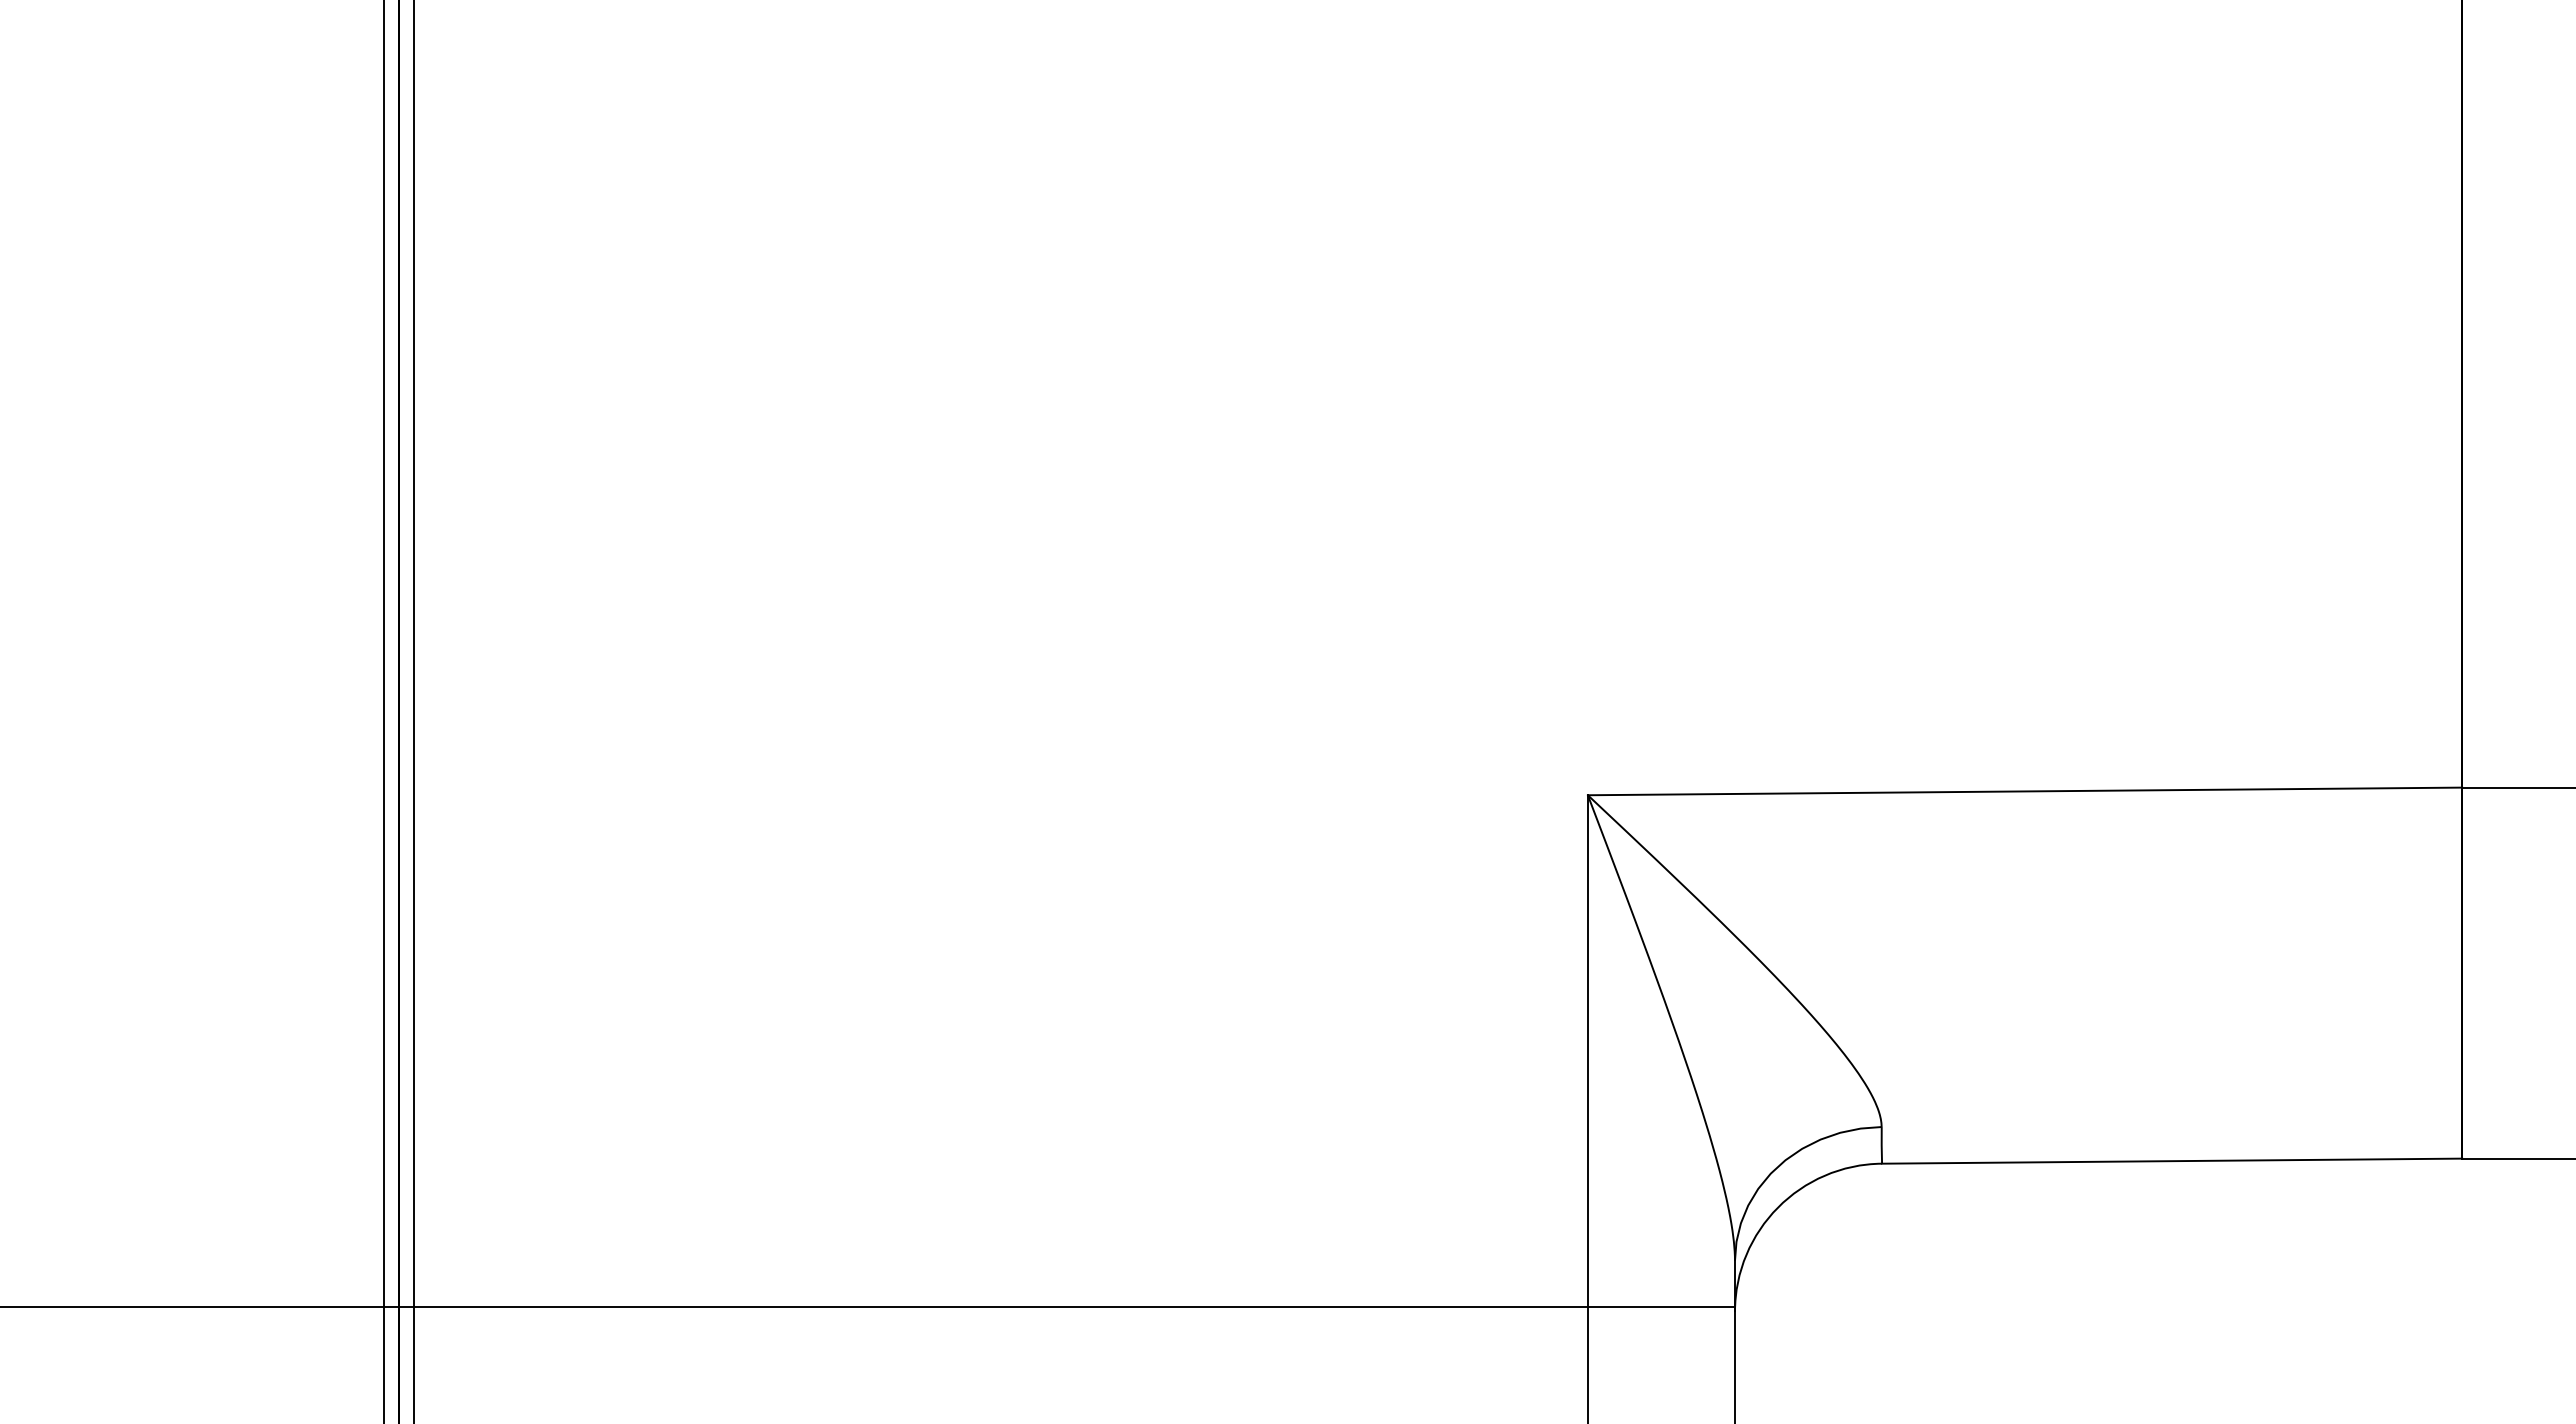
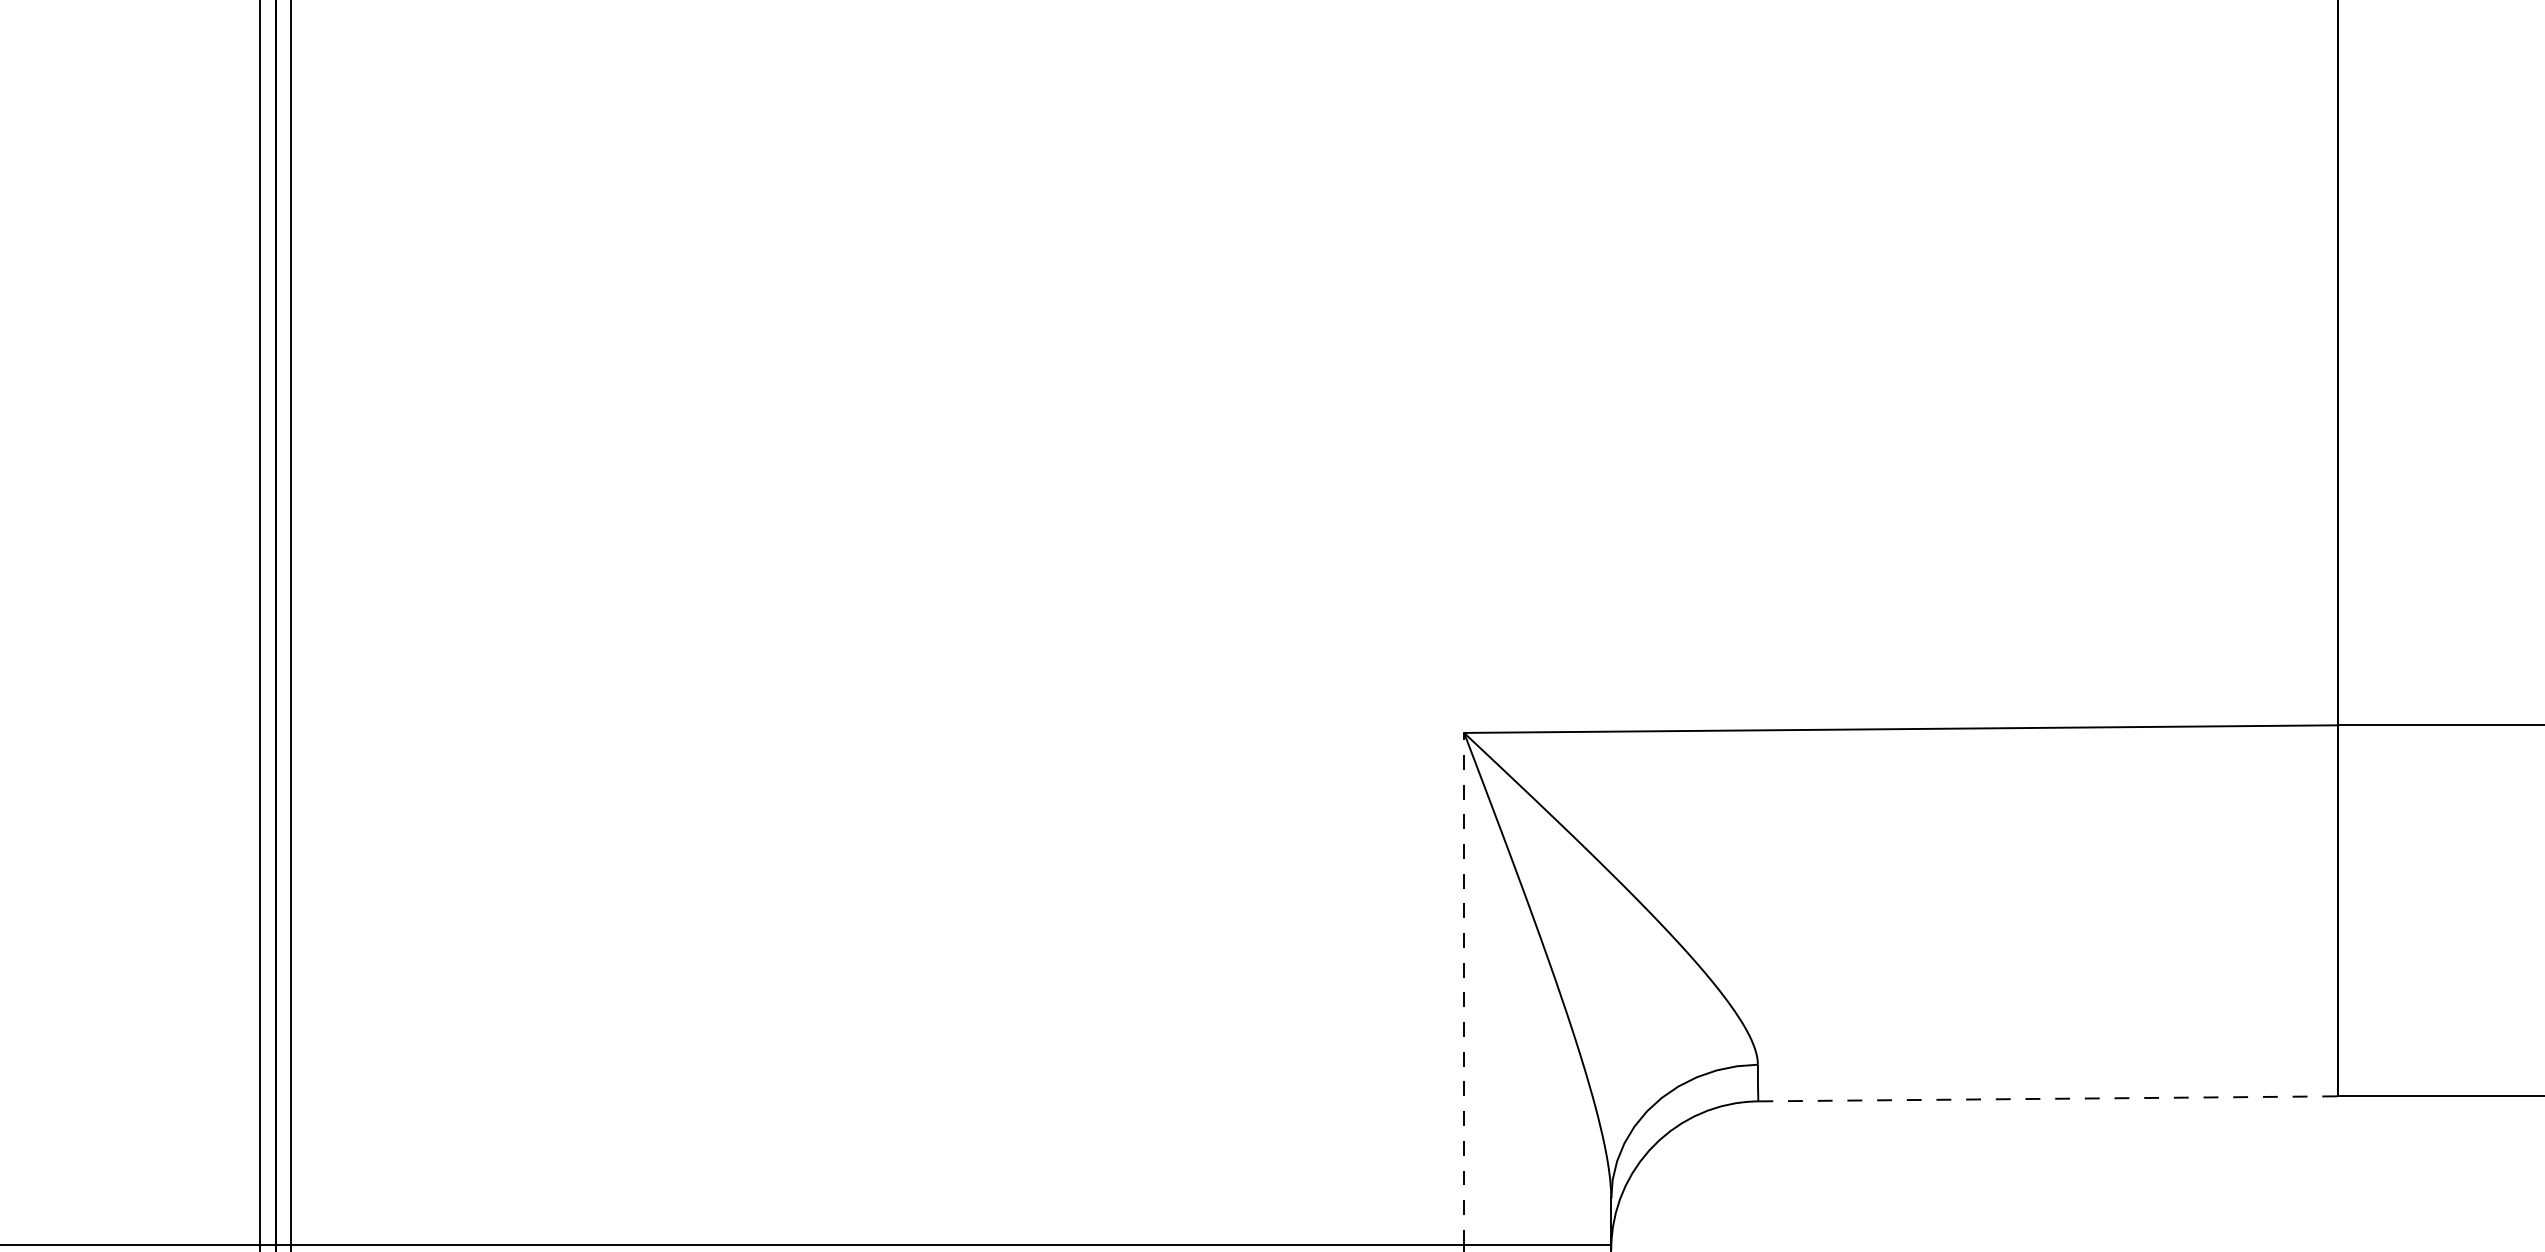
line: (1587, 1051) -> (1463, 989), solid -> dashed
line: (2172, 1161) -> (2048, 1099), solid -> dashed

